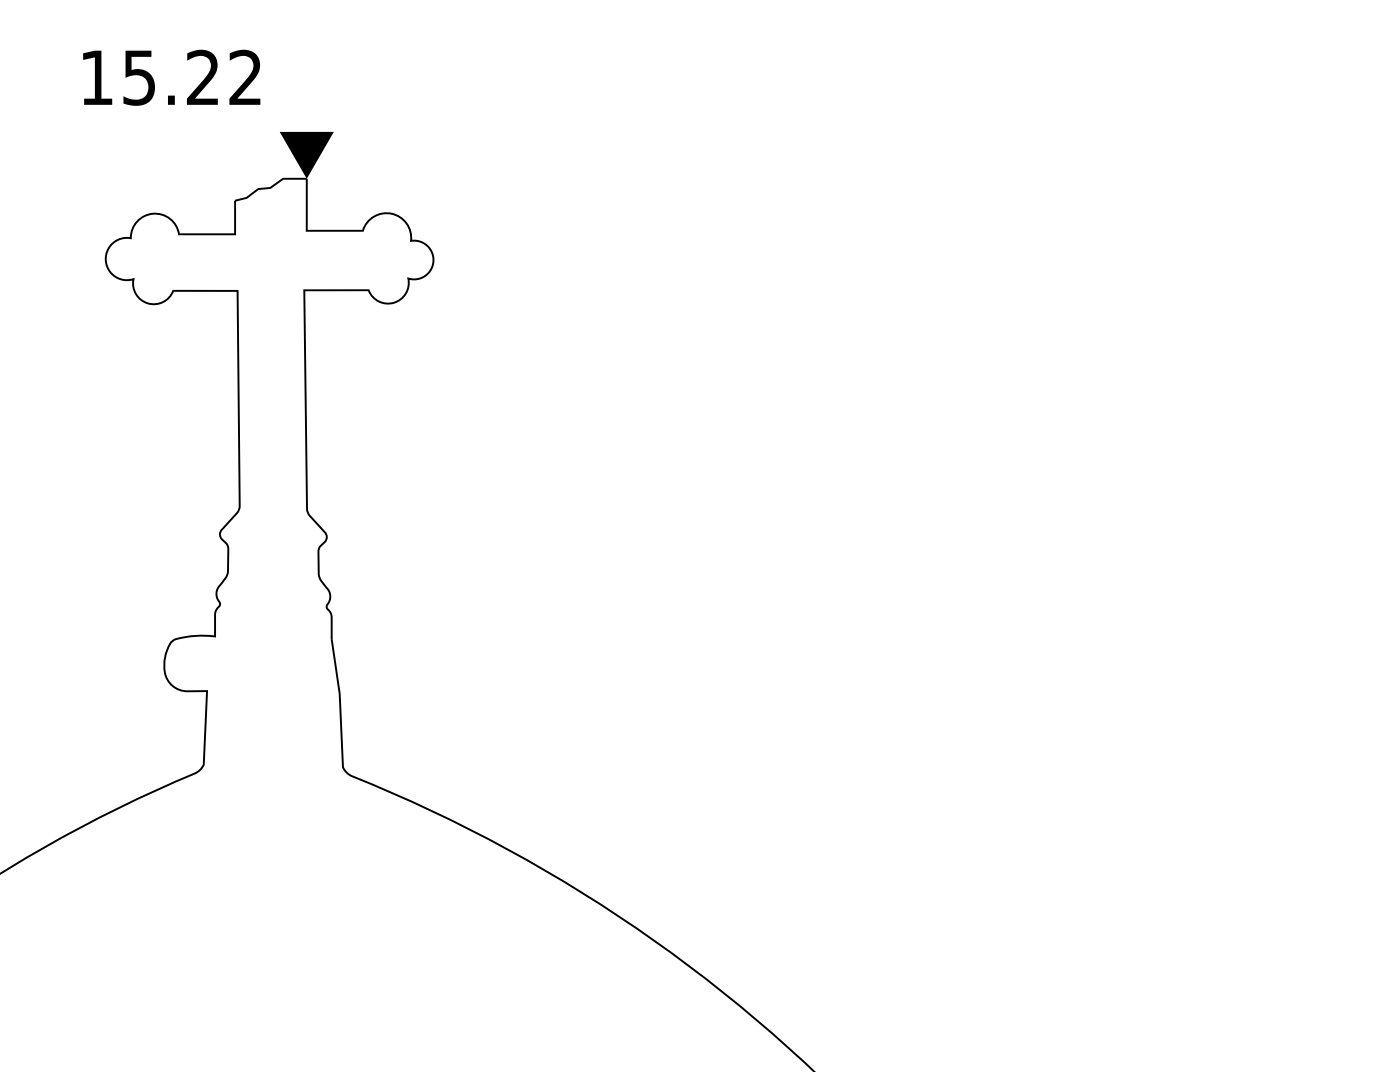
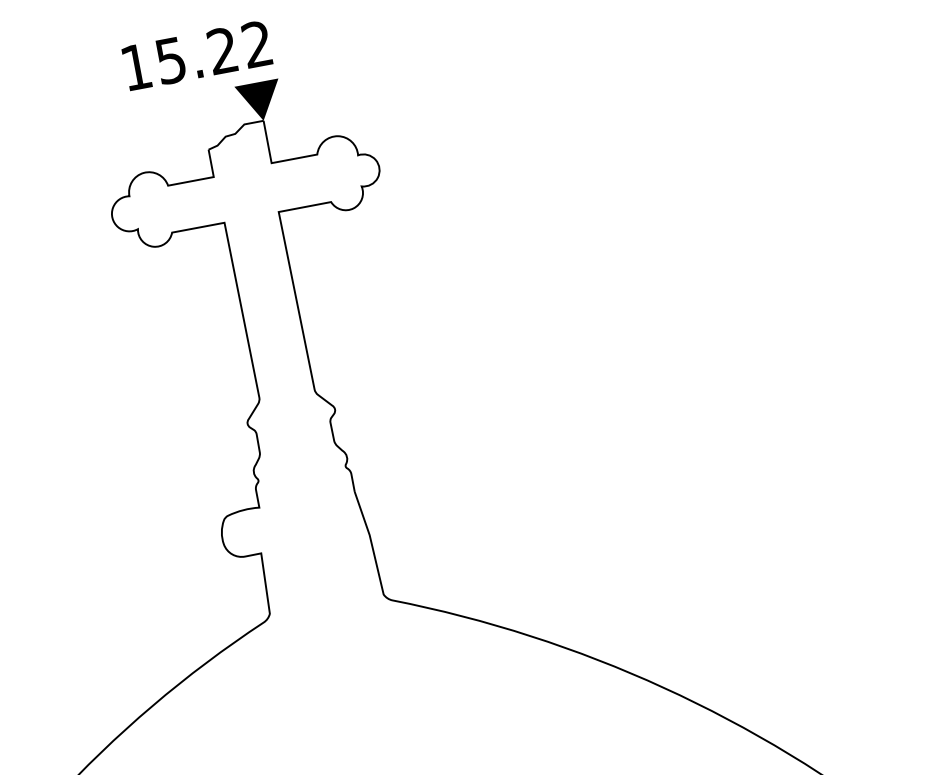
text: (171, 77) -> (197, 55), moved

